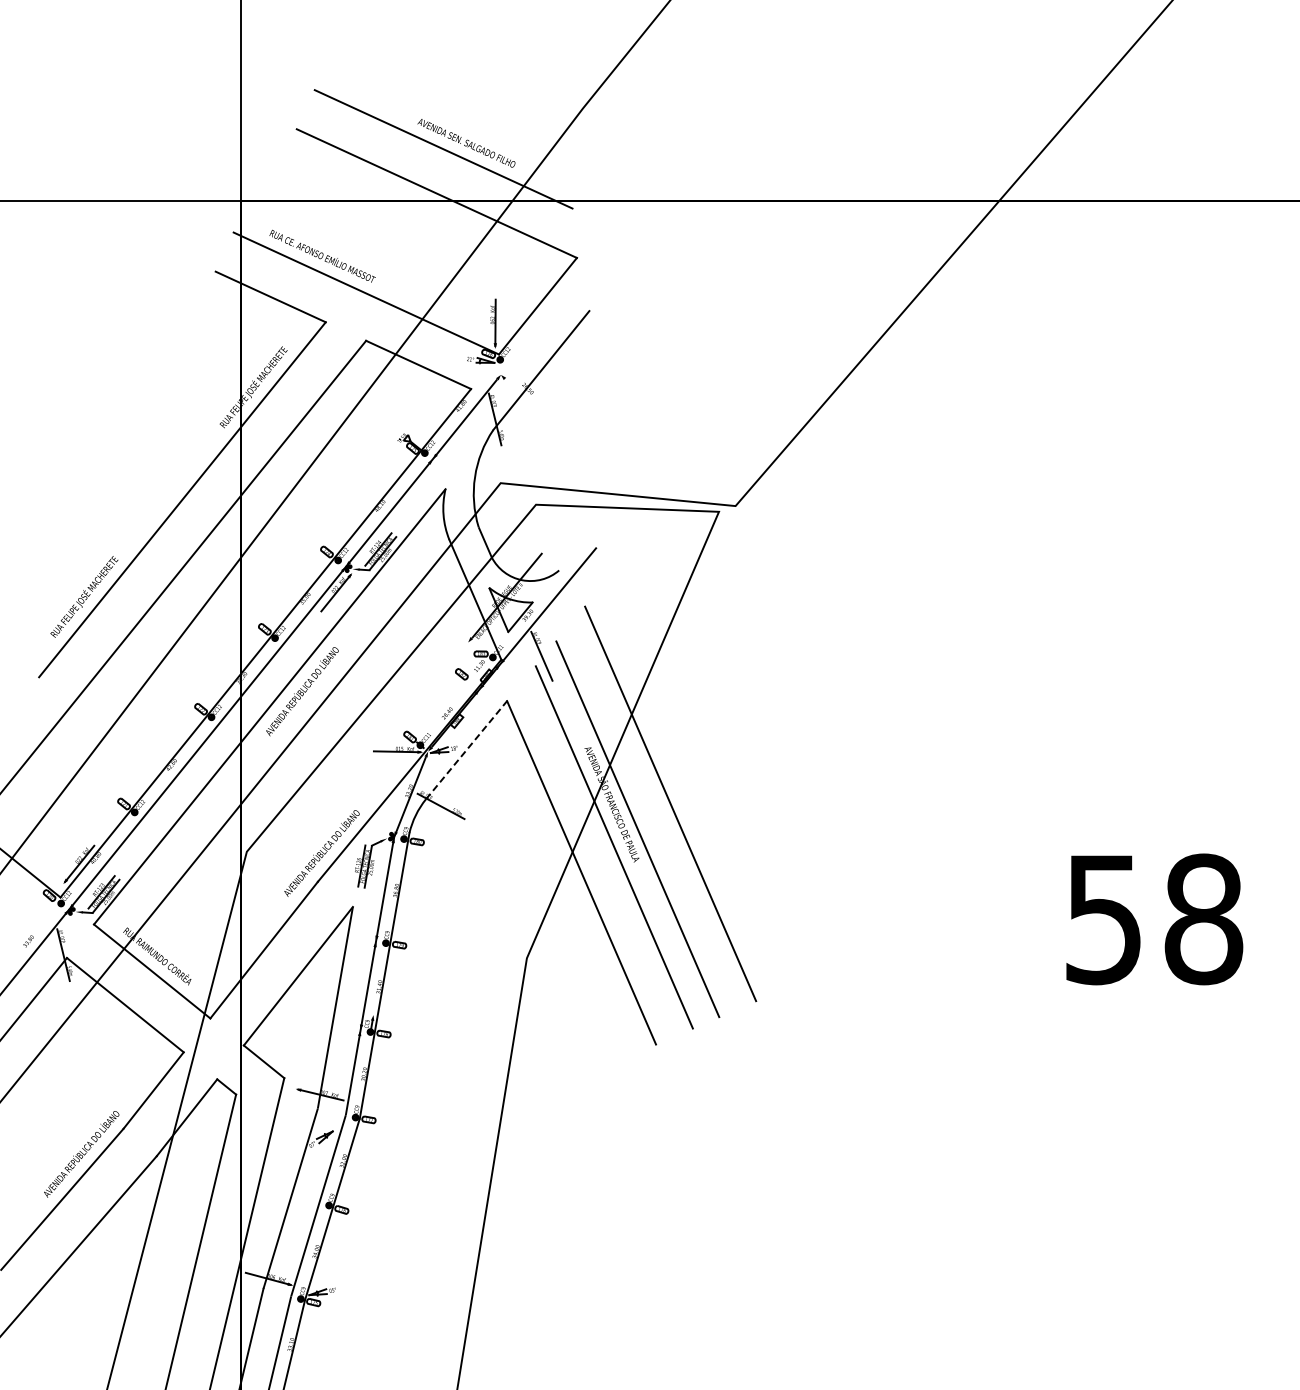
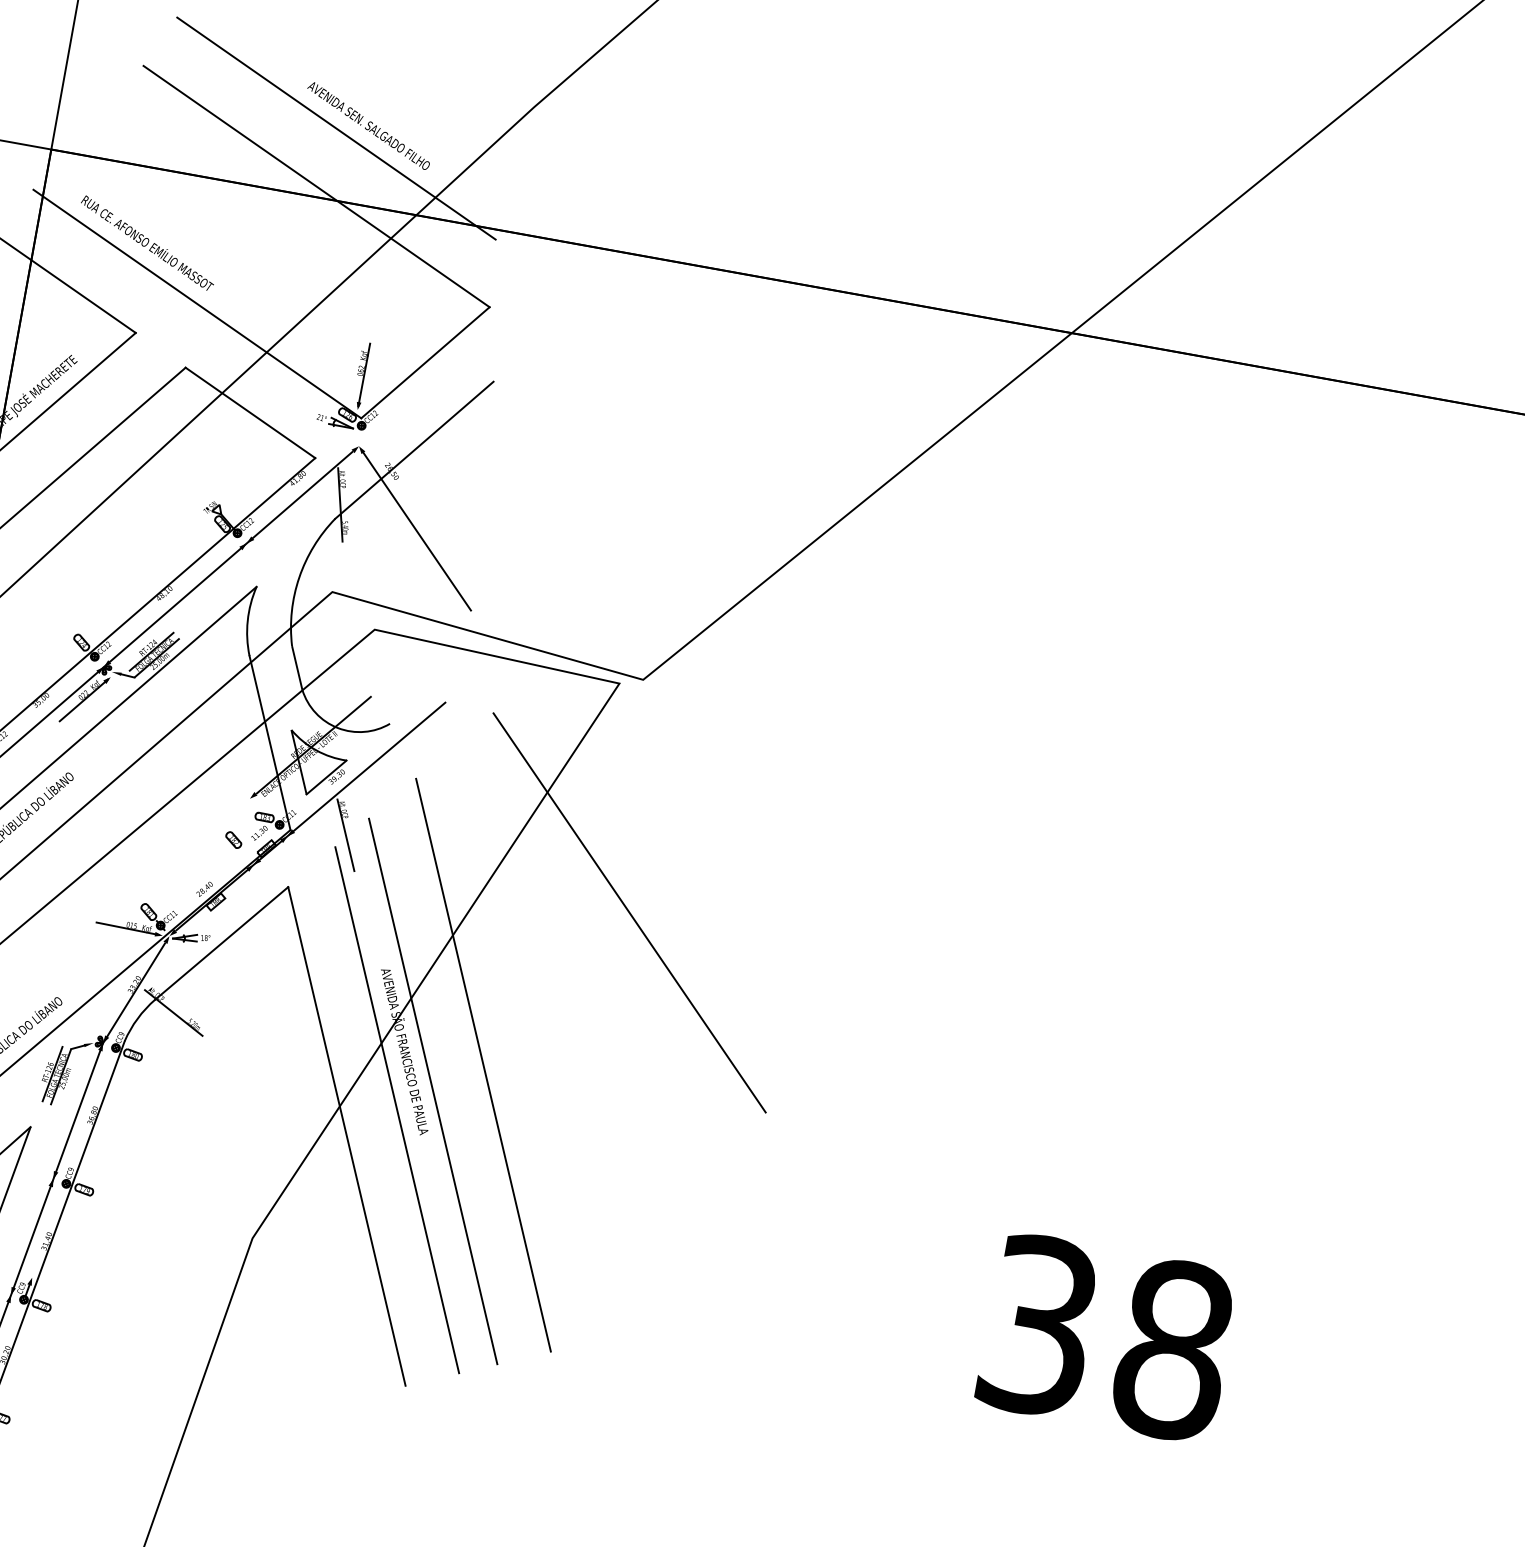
line: (553, 428) -> (416, 531), added
line: (755, 675) -> (628, 912), added
line: (466, 750) -> (221, 943), dashed -> solid
text: (1103, 918) -> (1038, 1324), 58 -> 38

